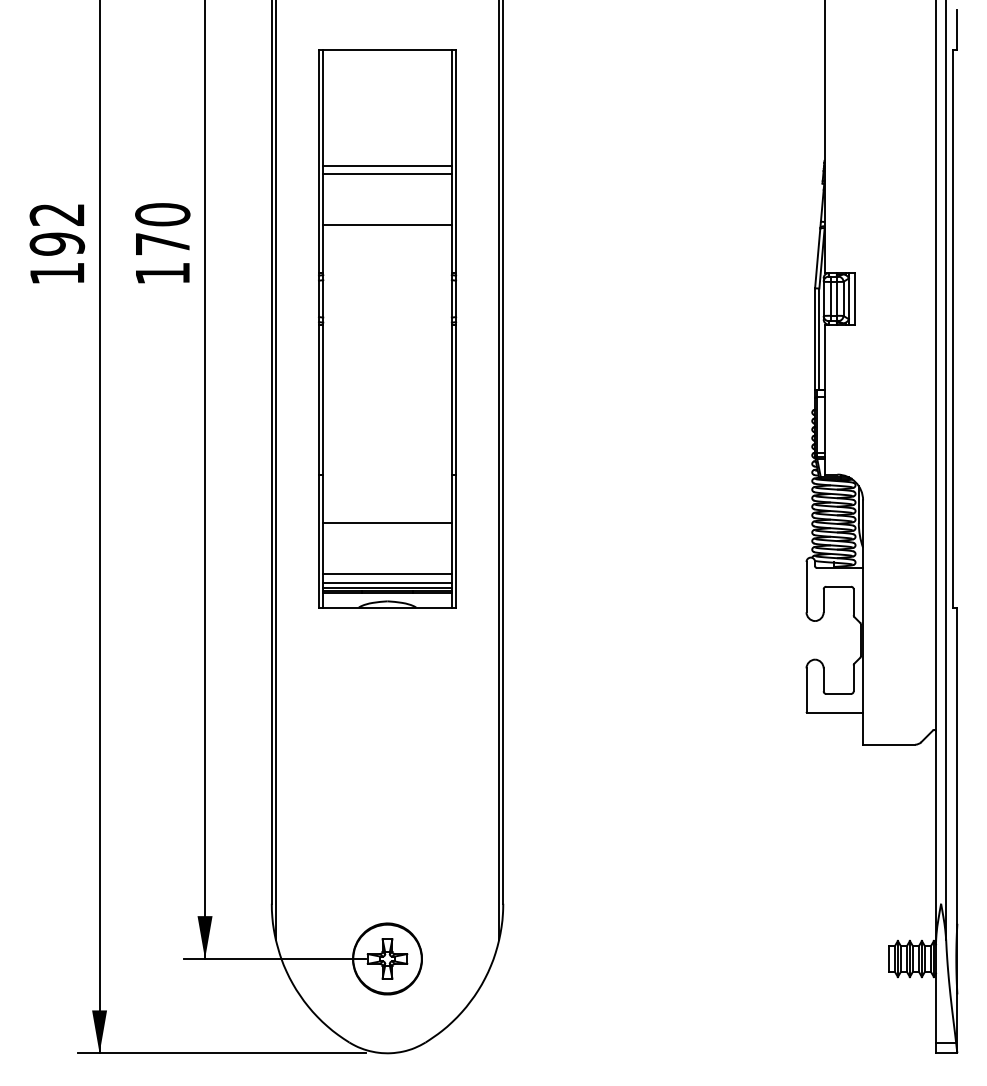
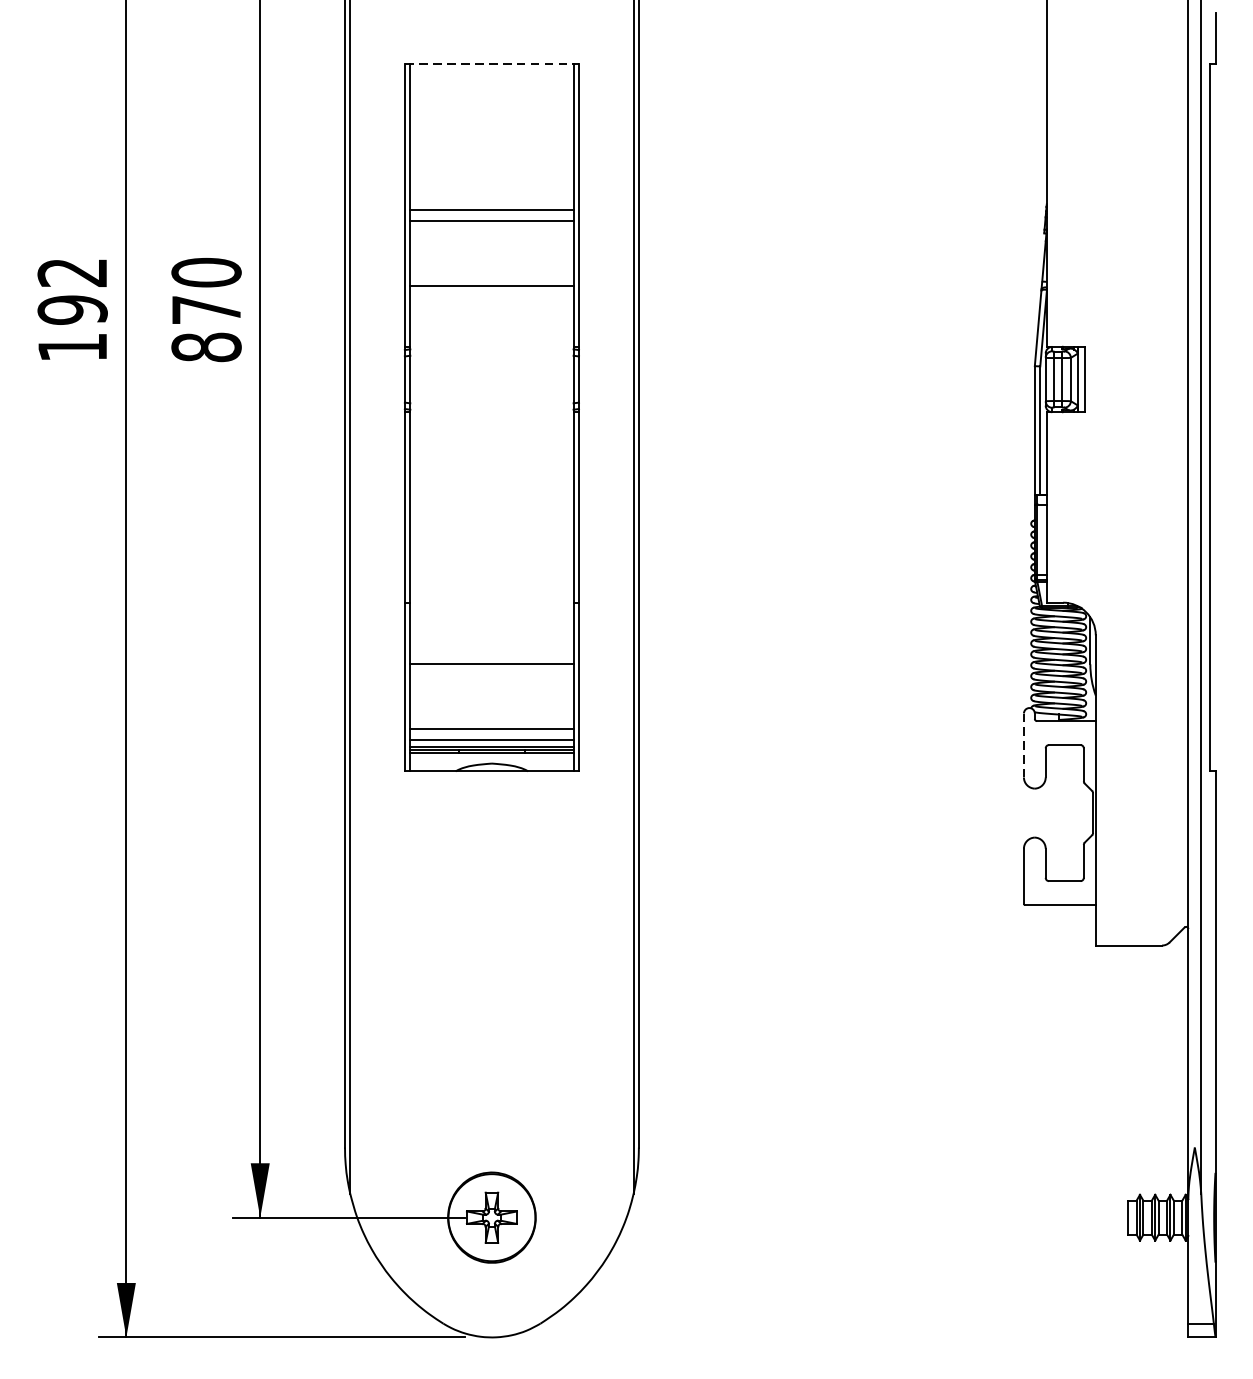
line: (387, 50) -> (491, 64), solid -> dashed
text: (162, 273) -> (206, 347), 170 -> 870
line: (806, 587) -> (1023, 746), solid -> dashed

